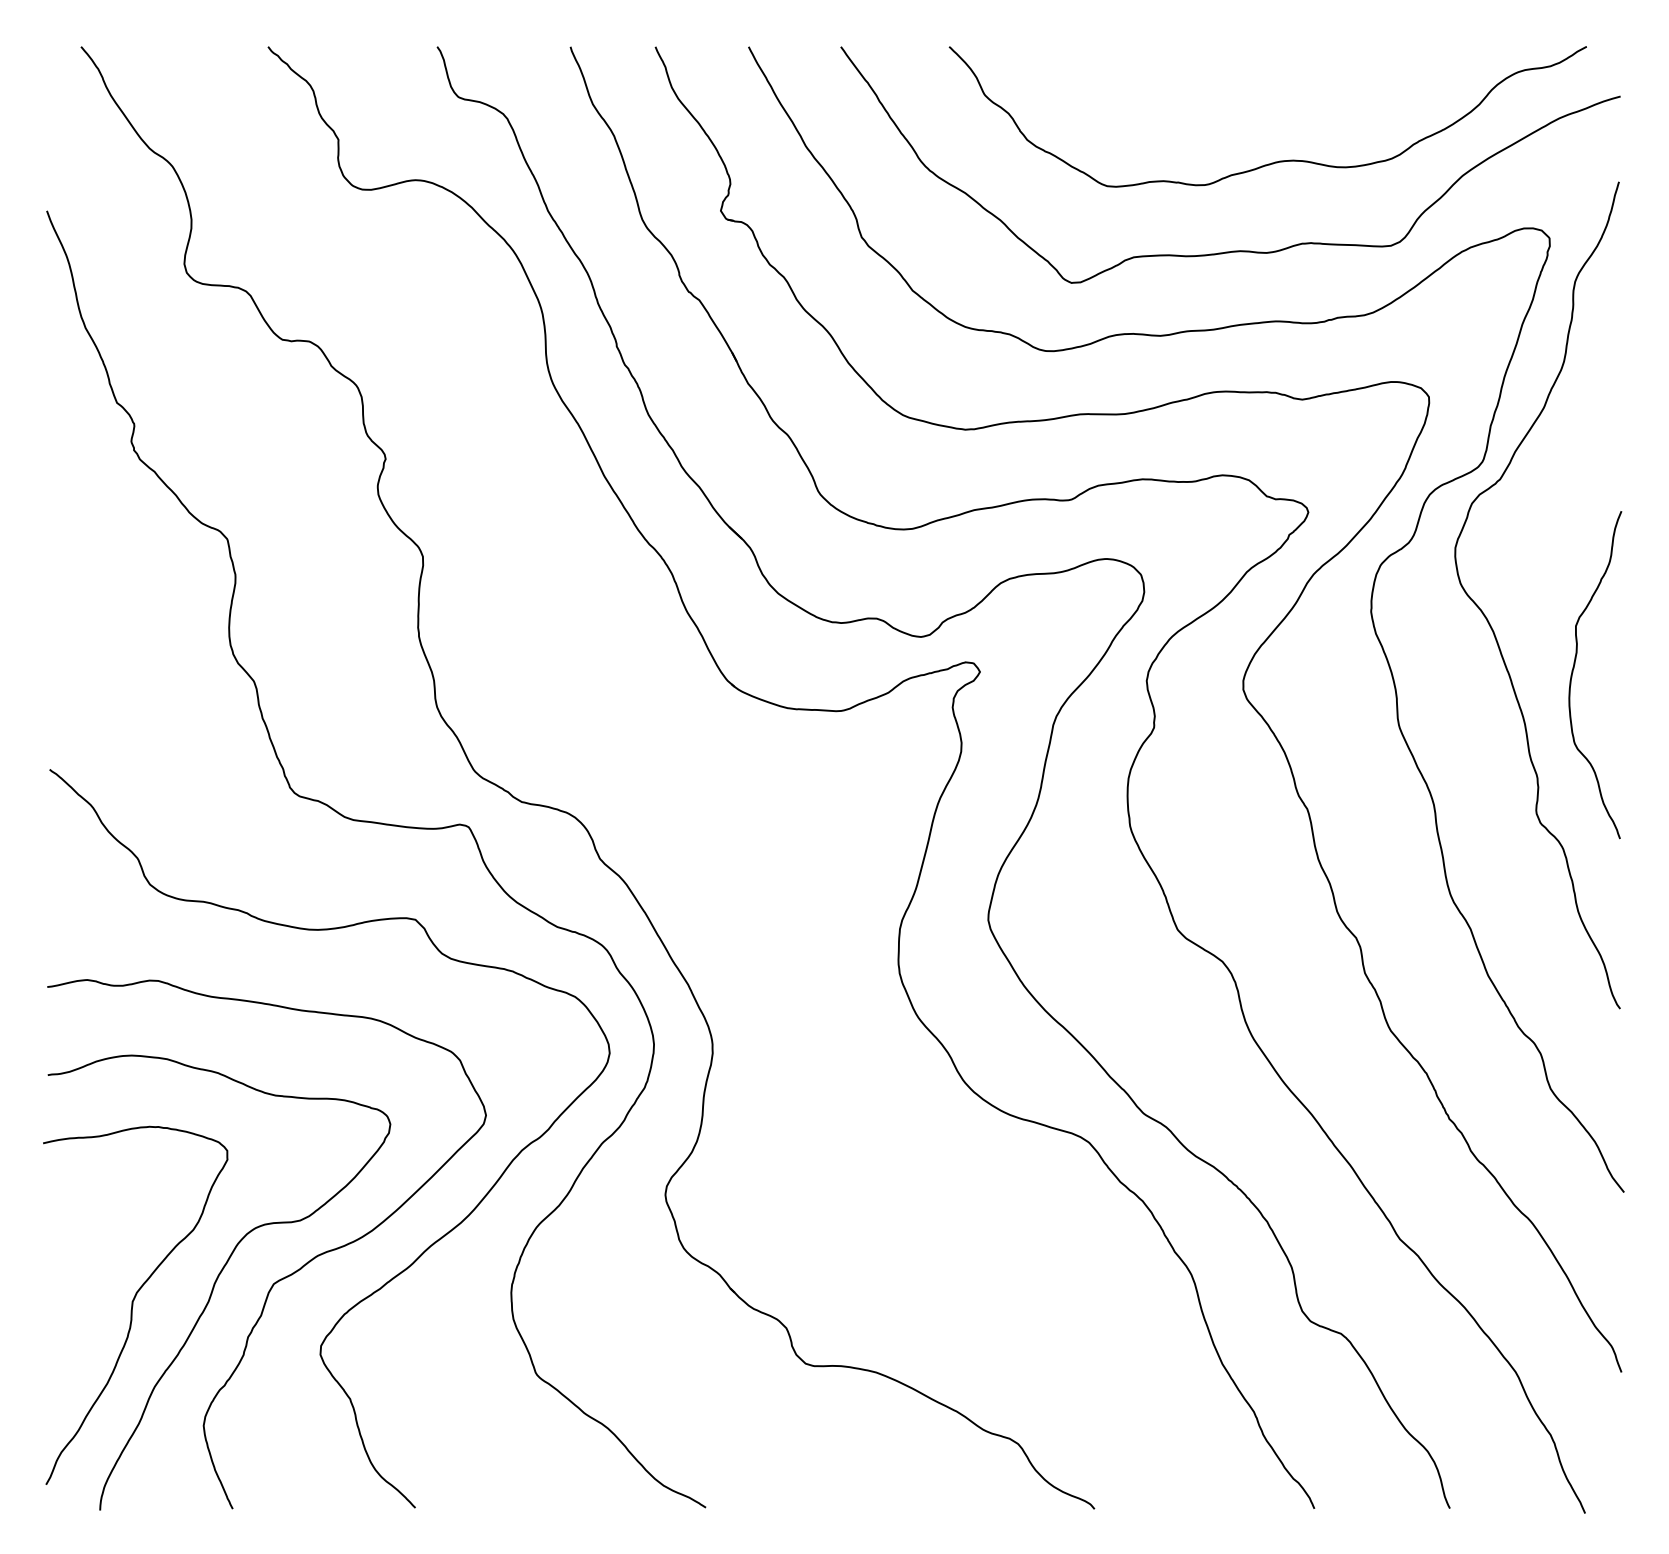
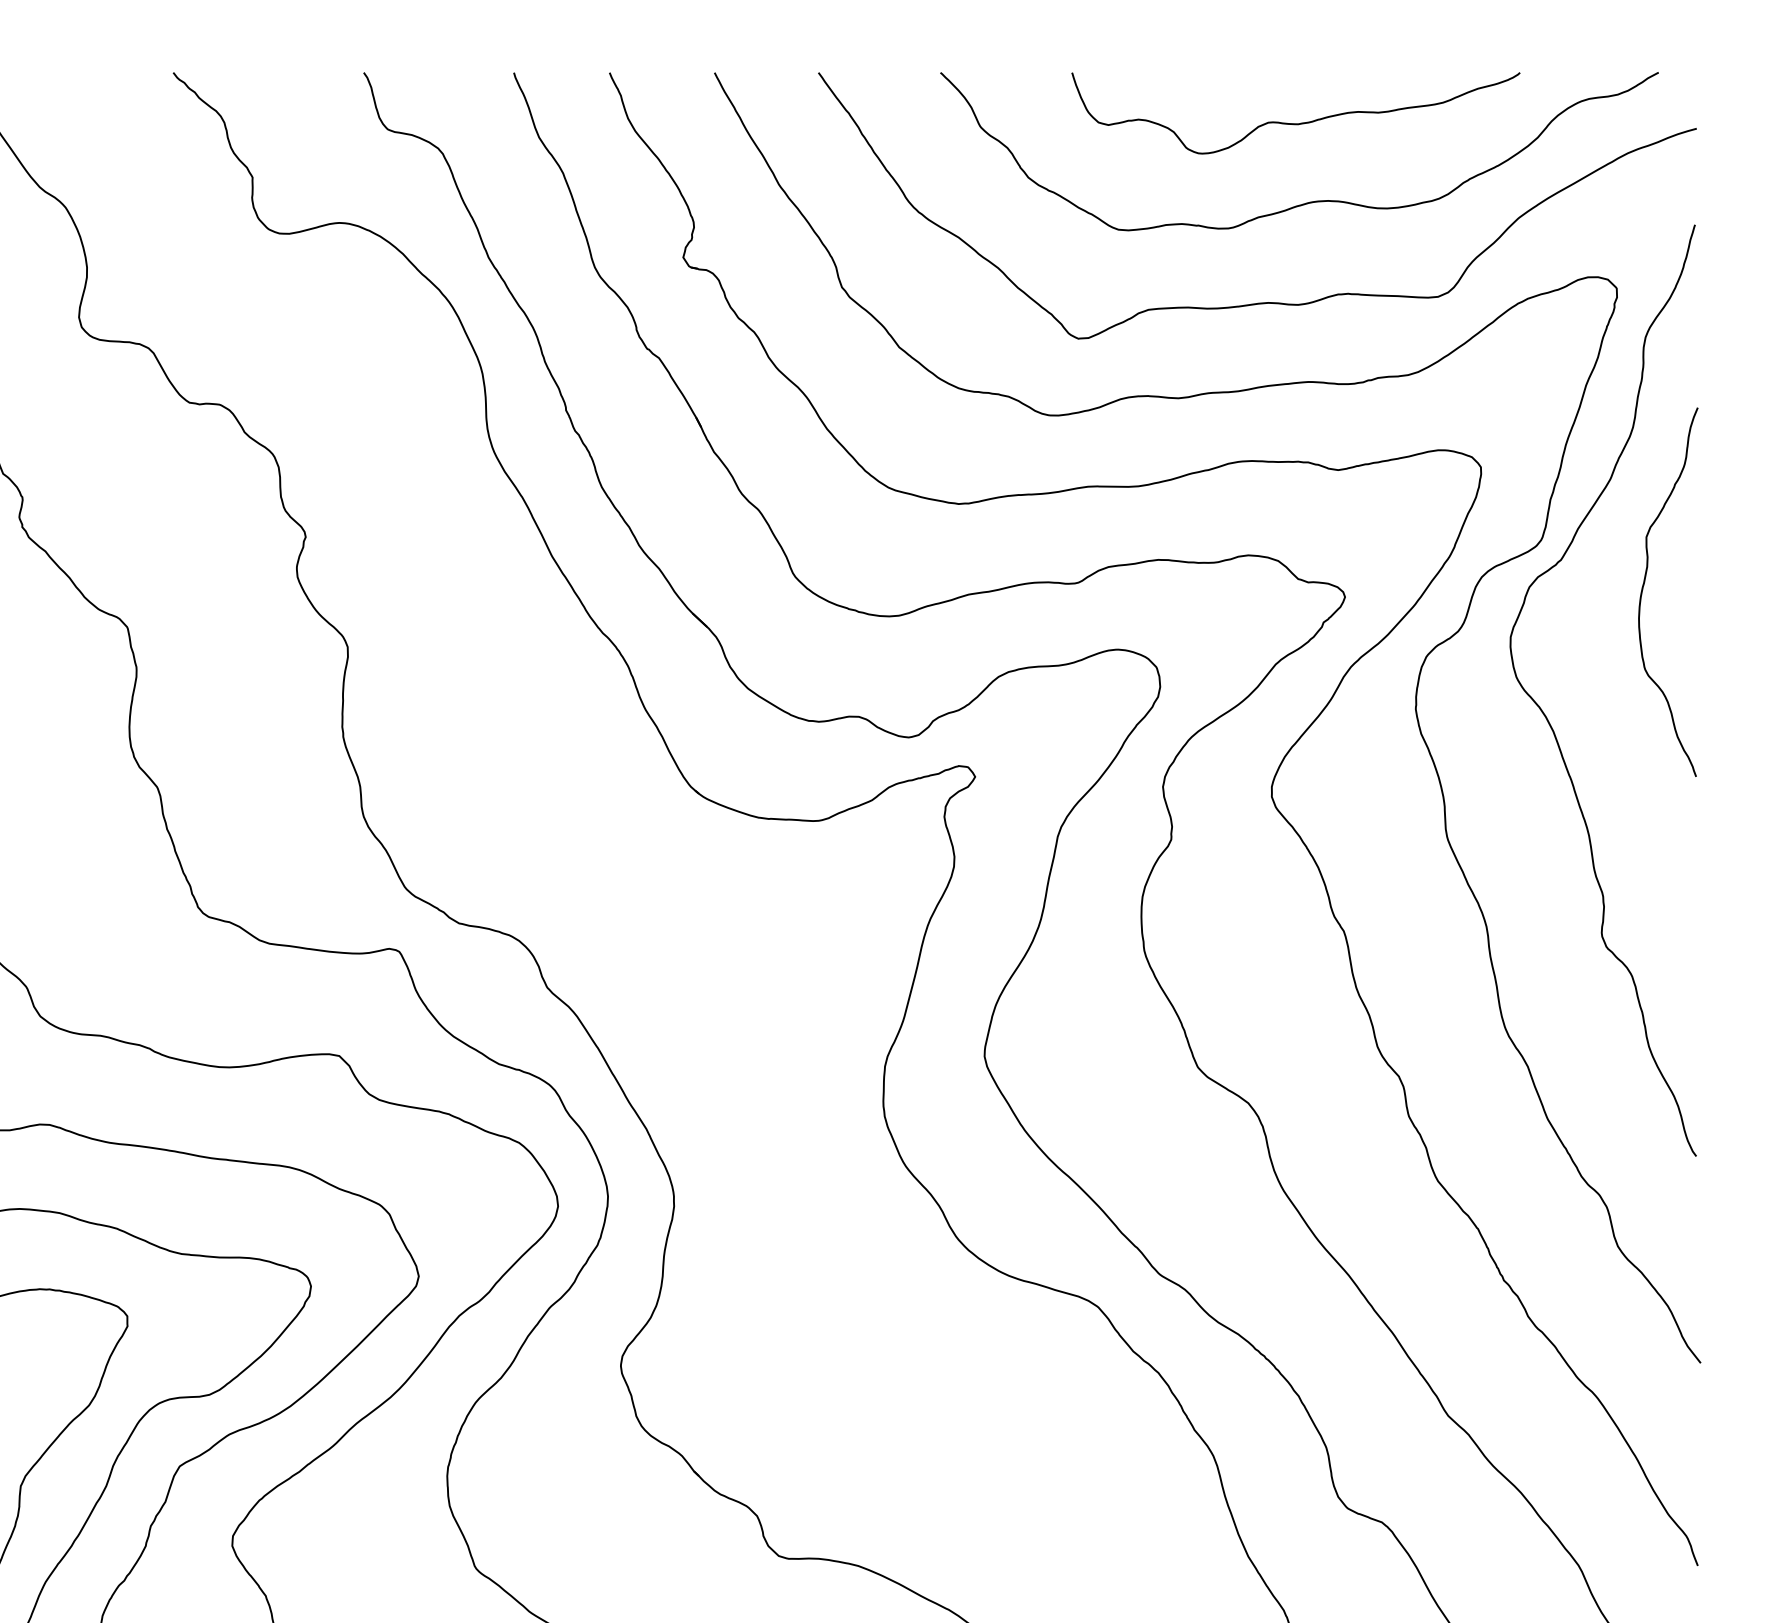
curve: (1264, 91) -> (1295, 123), added
curve: (1574, 668) -> (1644, 584), moved

